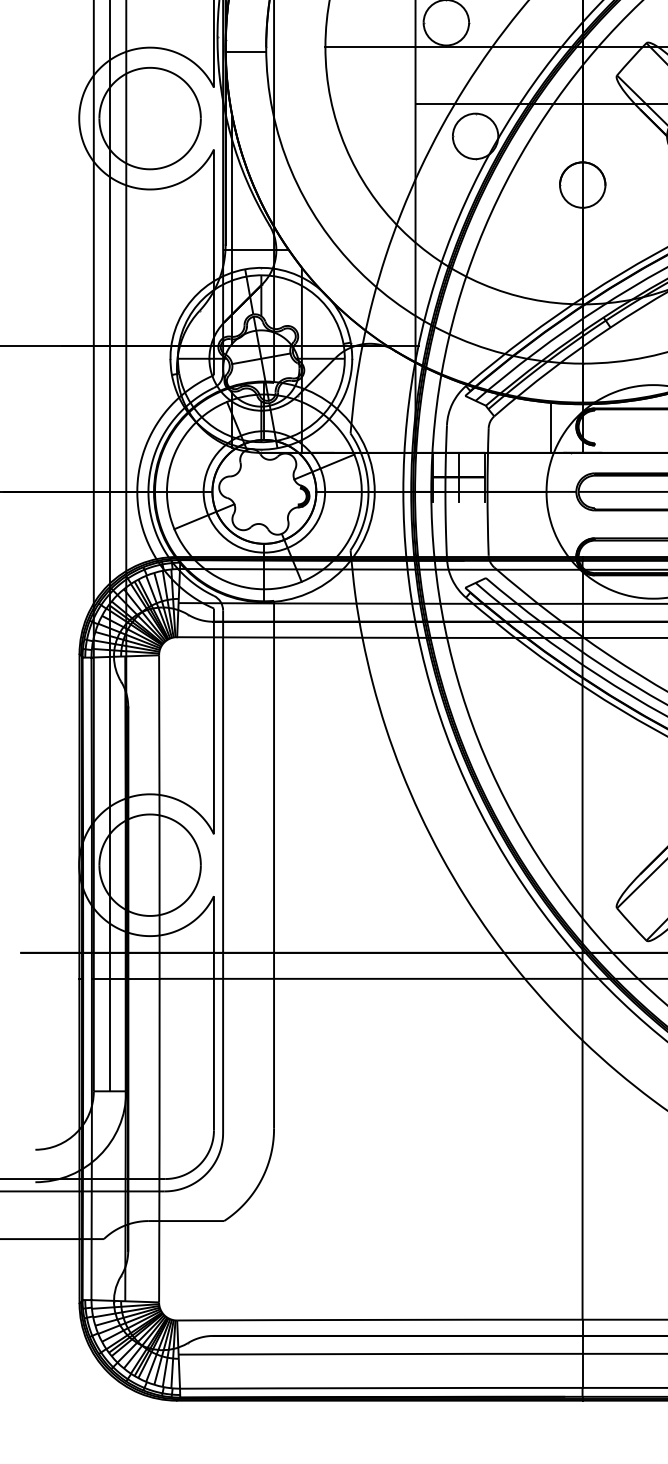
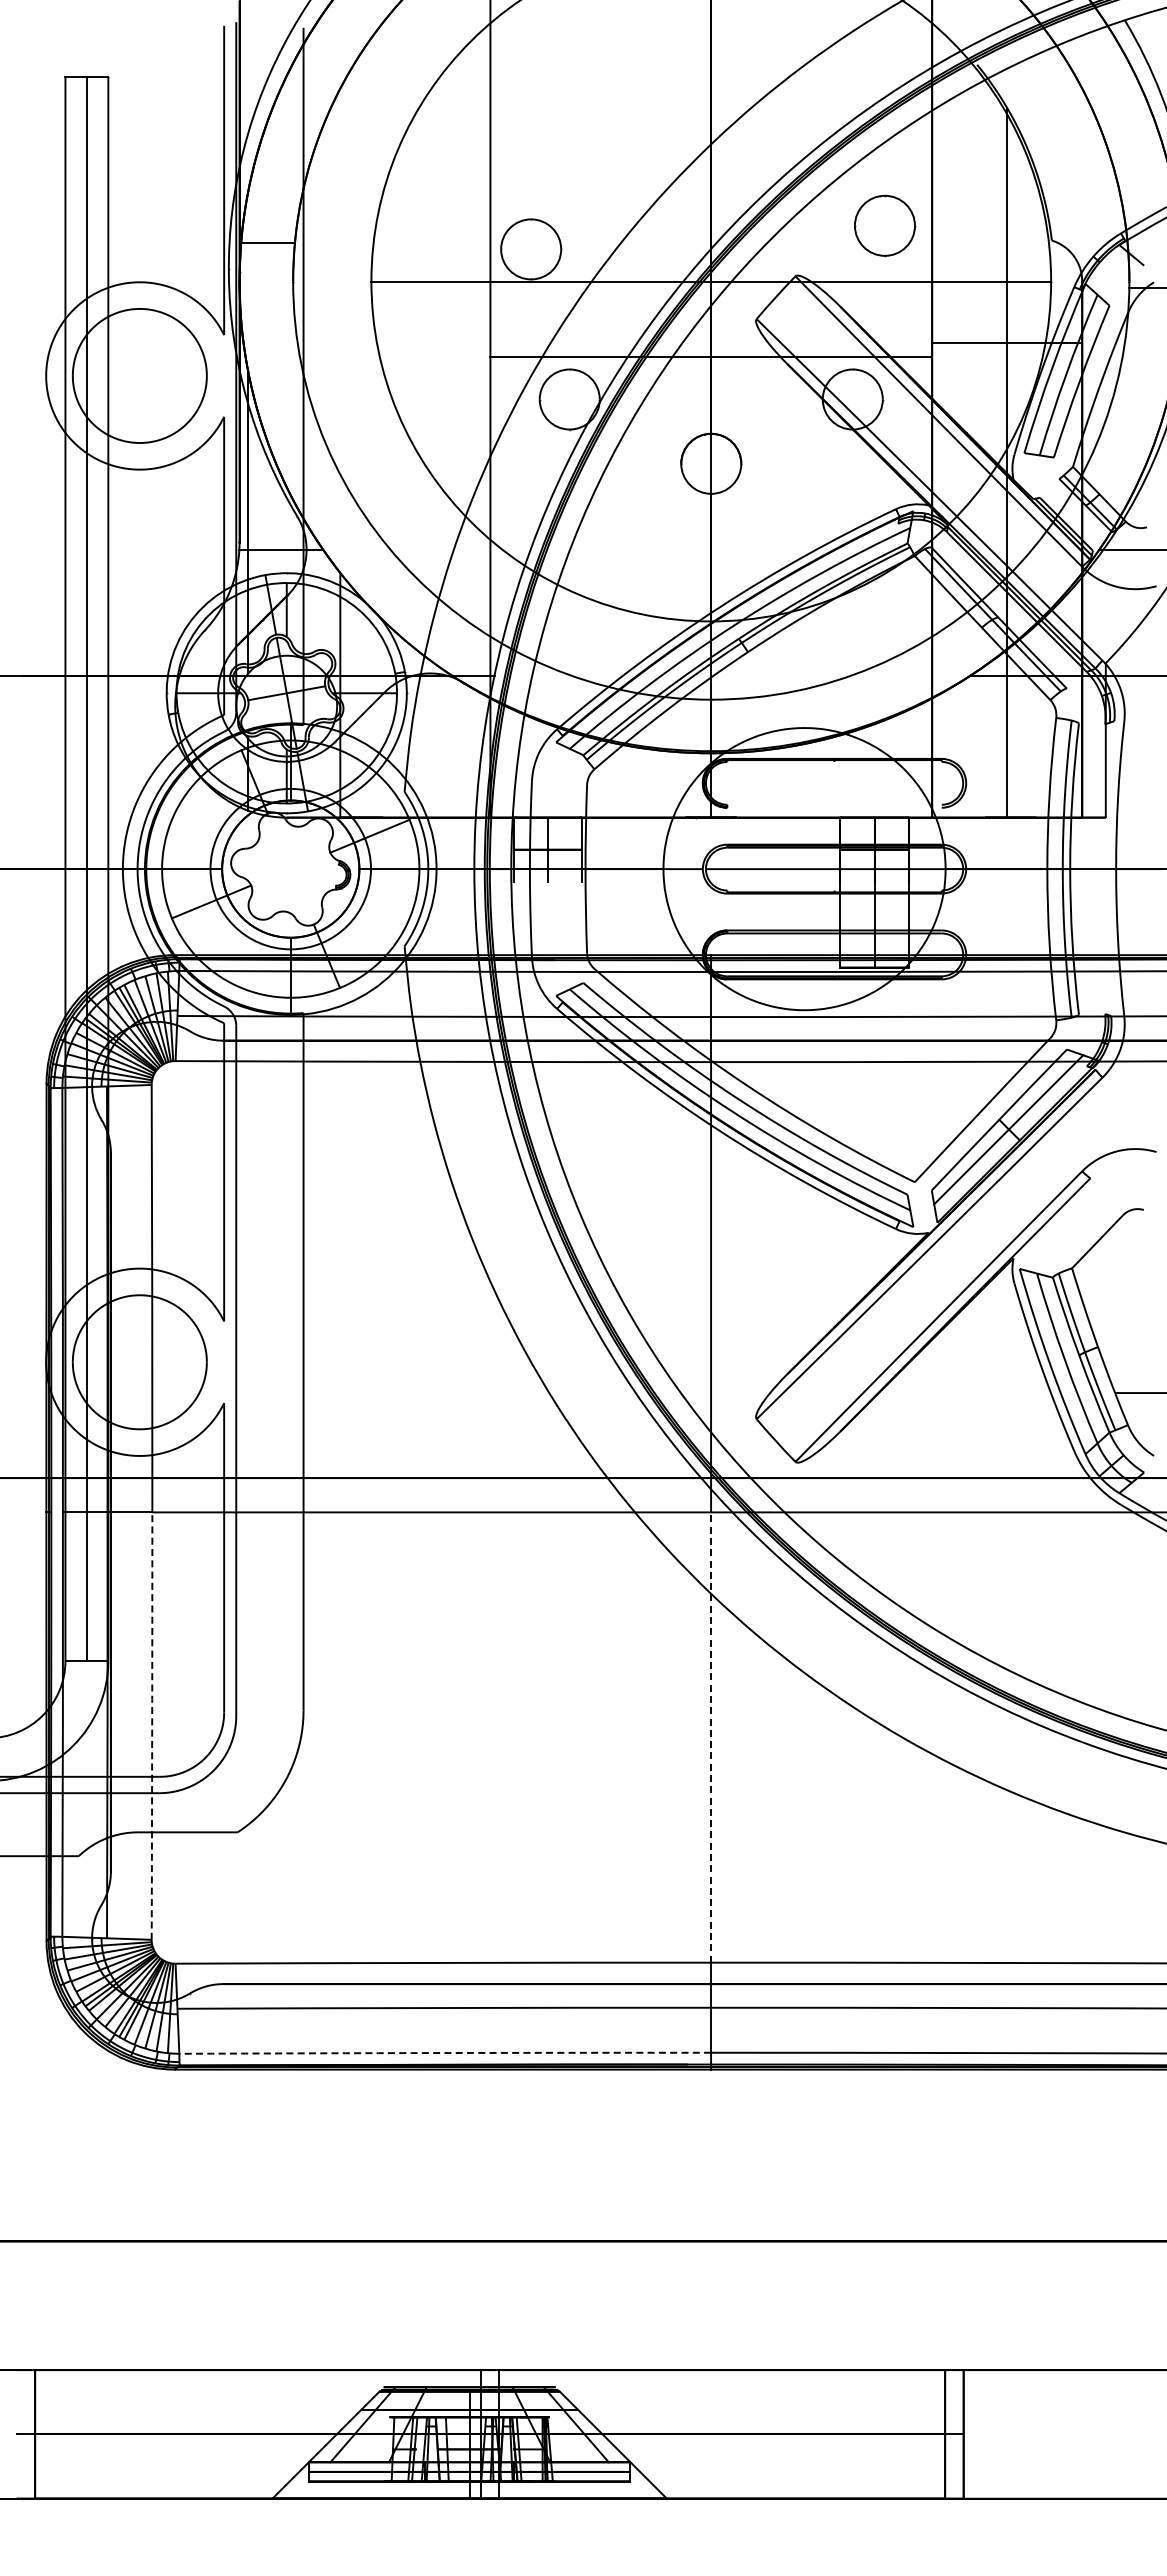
line: (246, 51) -> (266, 242), moved
line: (551, 427) -> (669, 784), removed
arc: (159, 1140) -> (152, 1726), solid -> dashed
arc: (582, 1149) -> (711, 1737), solid -> dashed
arc: (381, 1388) -> (445, 2053), solid -> dashed

